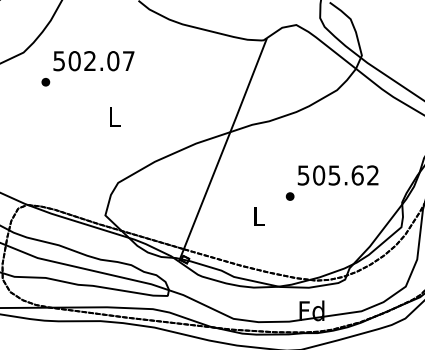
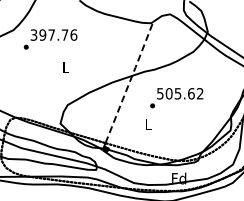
text: (94, 60) -> (54, 34), 502.07 -> 397.76
line: (225, 143) -> (129, 82), solid -> dashed
text: (331, 183) -> (176, 98), moved

